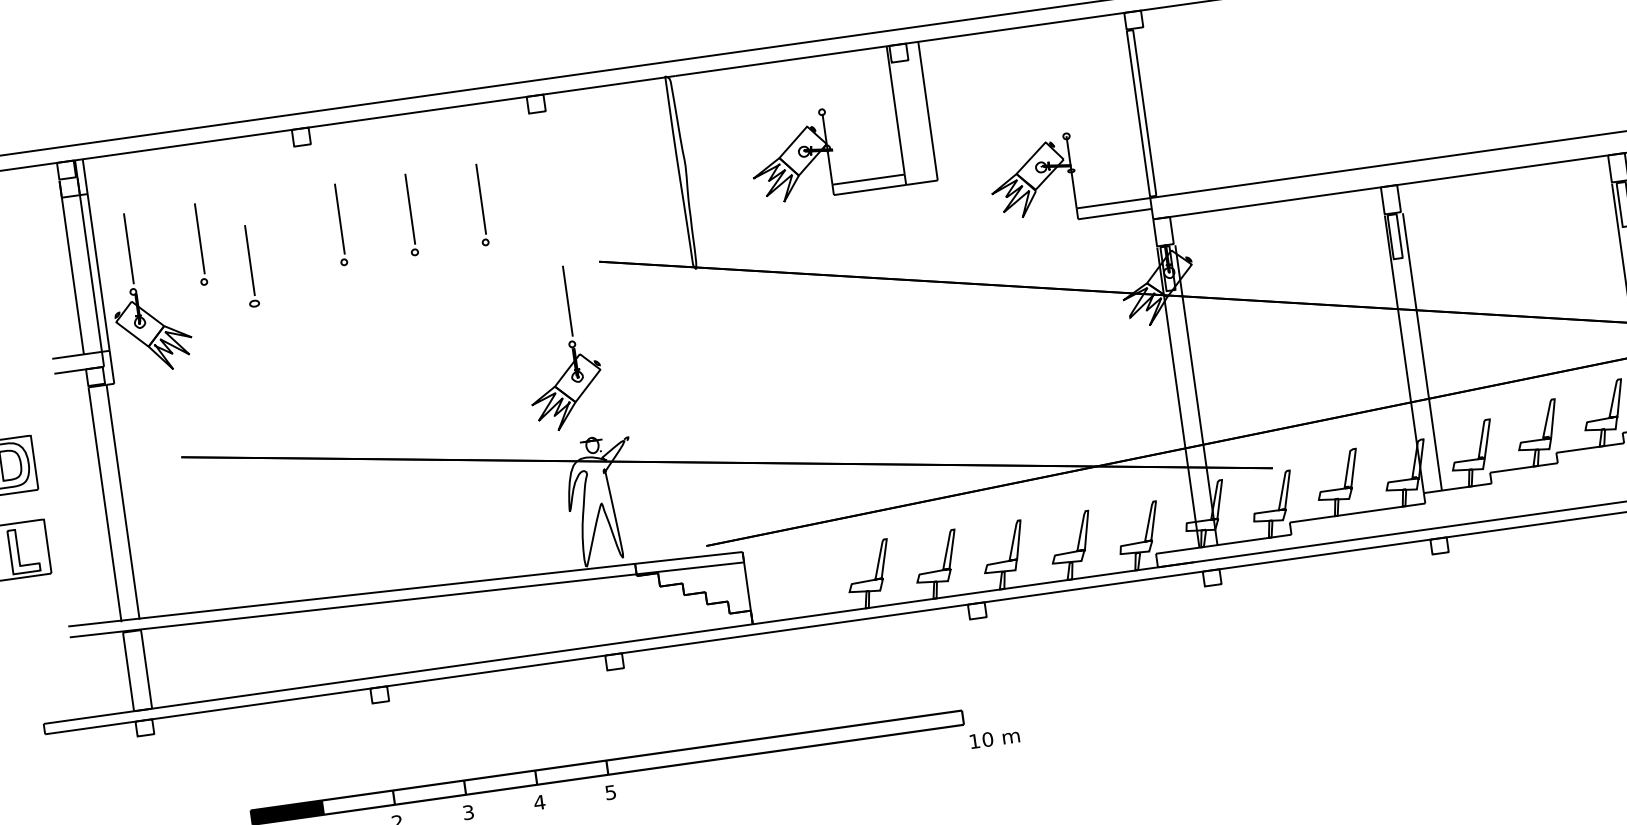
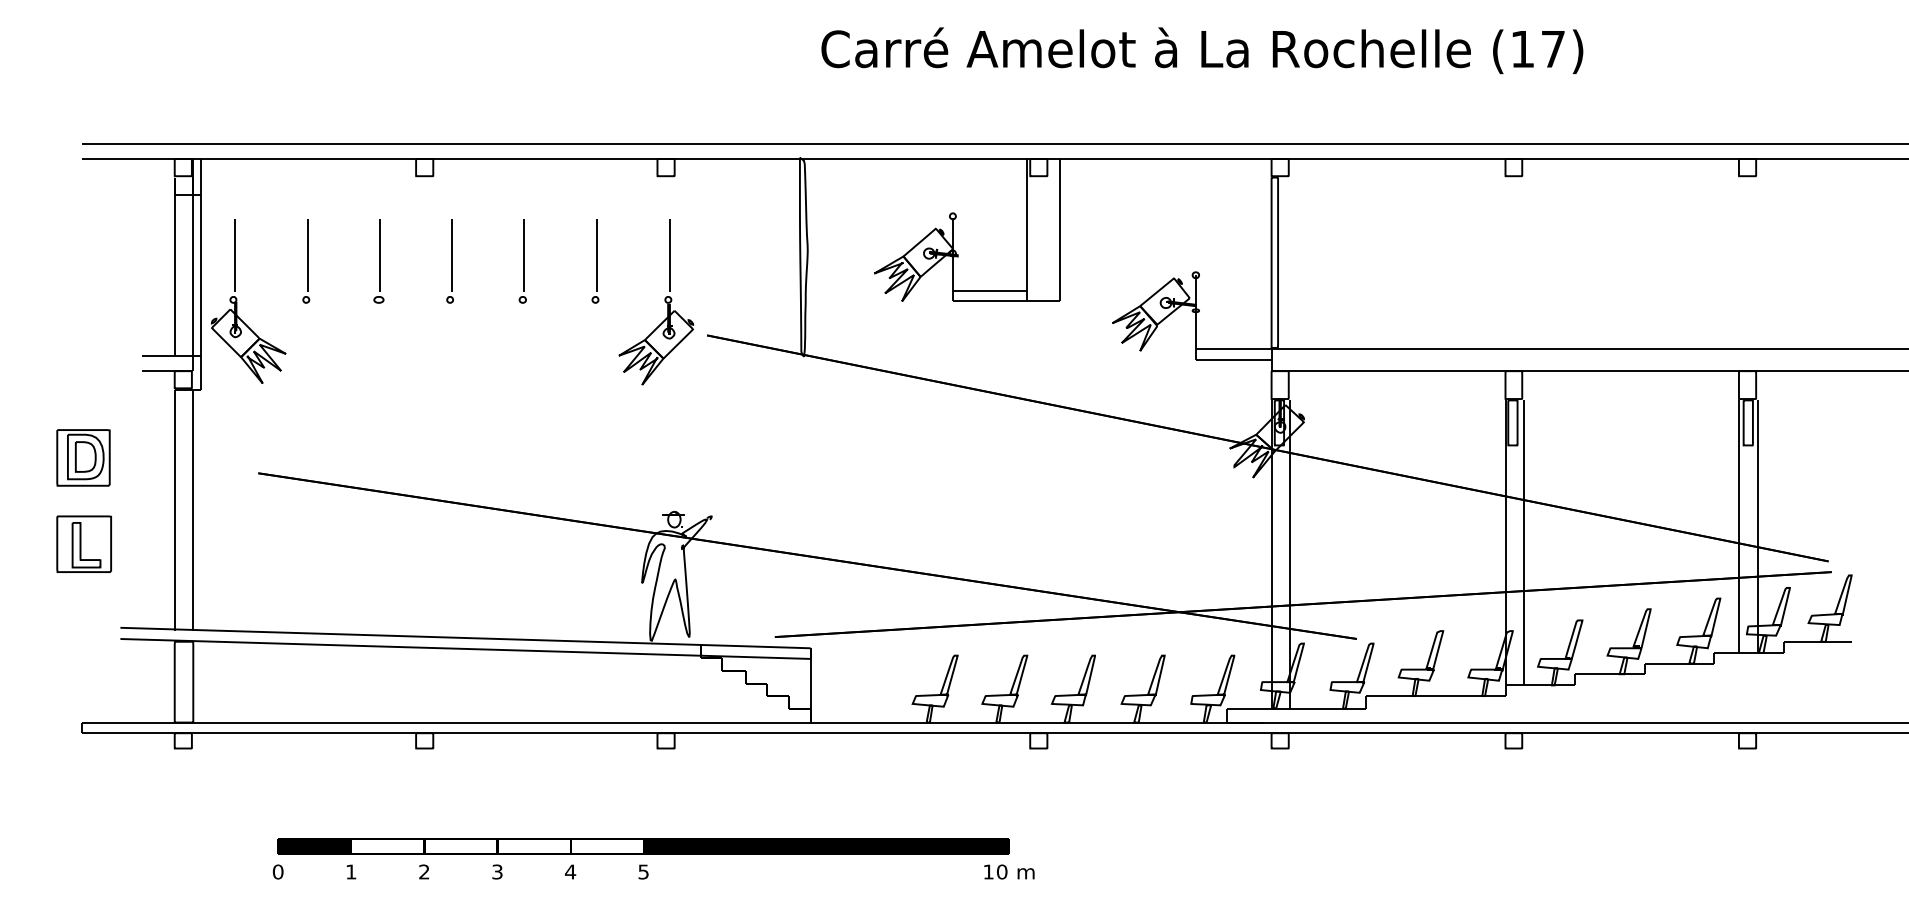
part: (248, 266) -> (378, 261), moved
part: (568, 346) -> (664, 301), moved
text: (994, 738) -> (1009, 871), moved
fill: (785, 742) -> (826, 846), added

